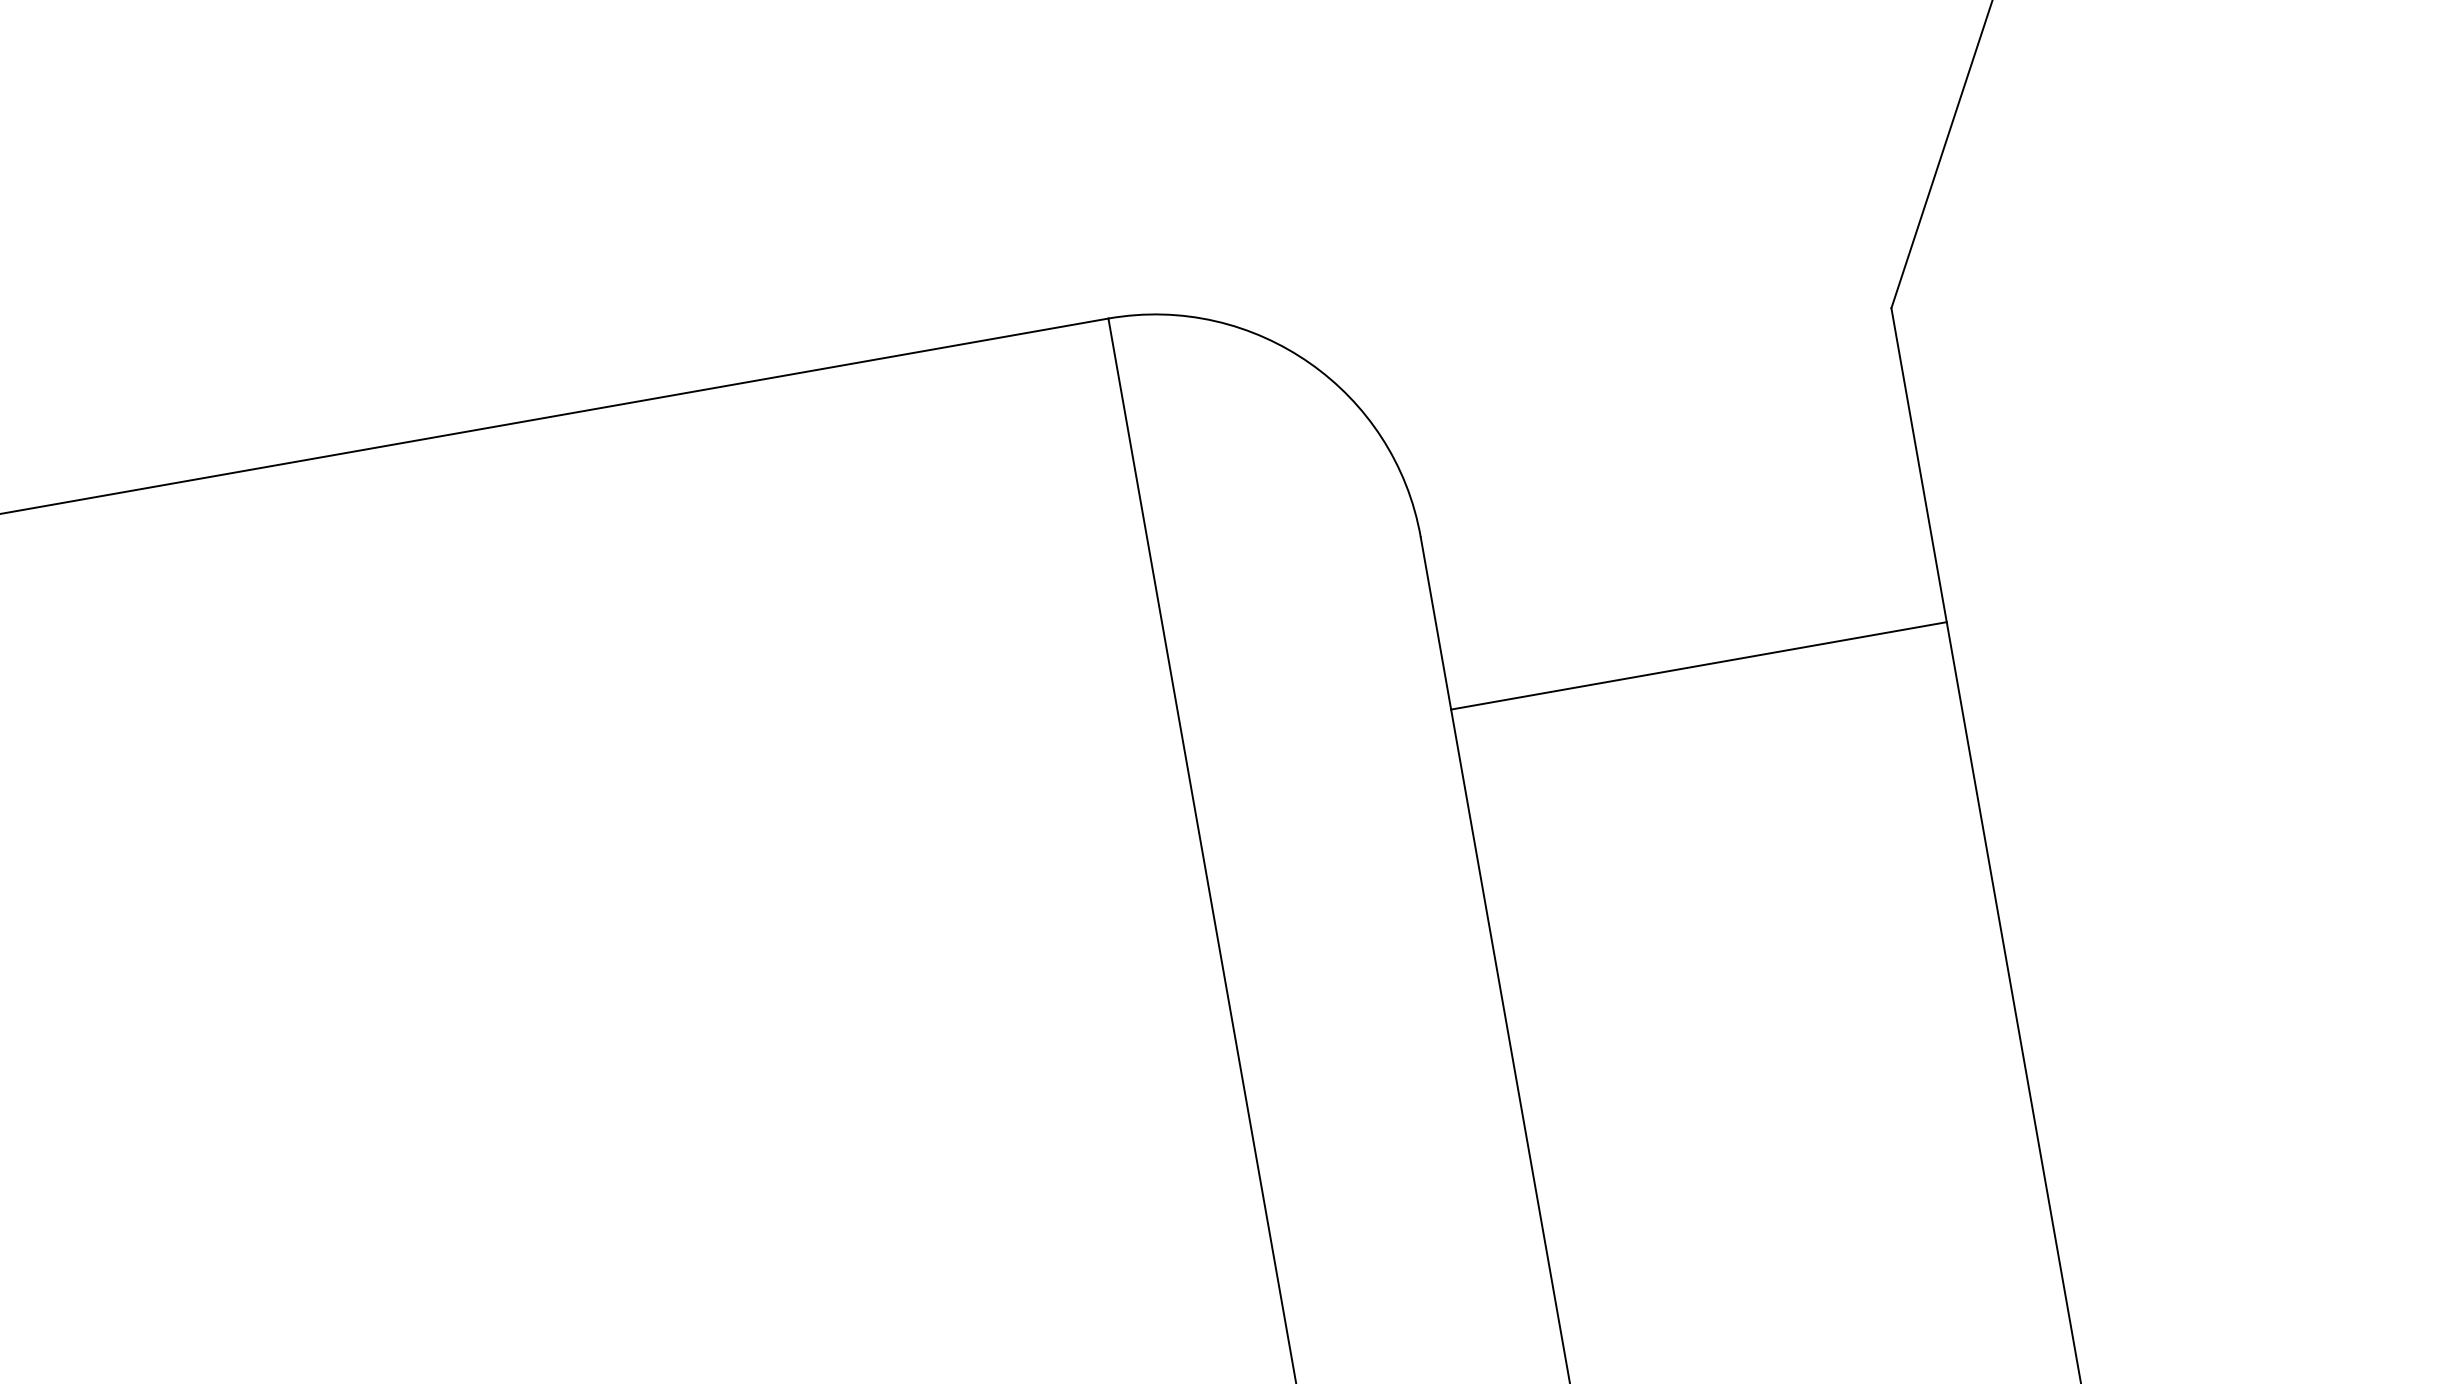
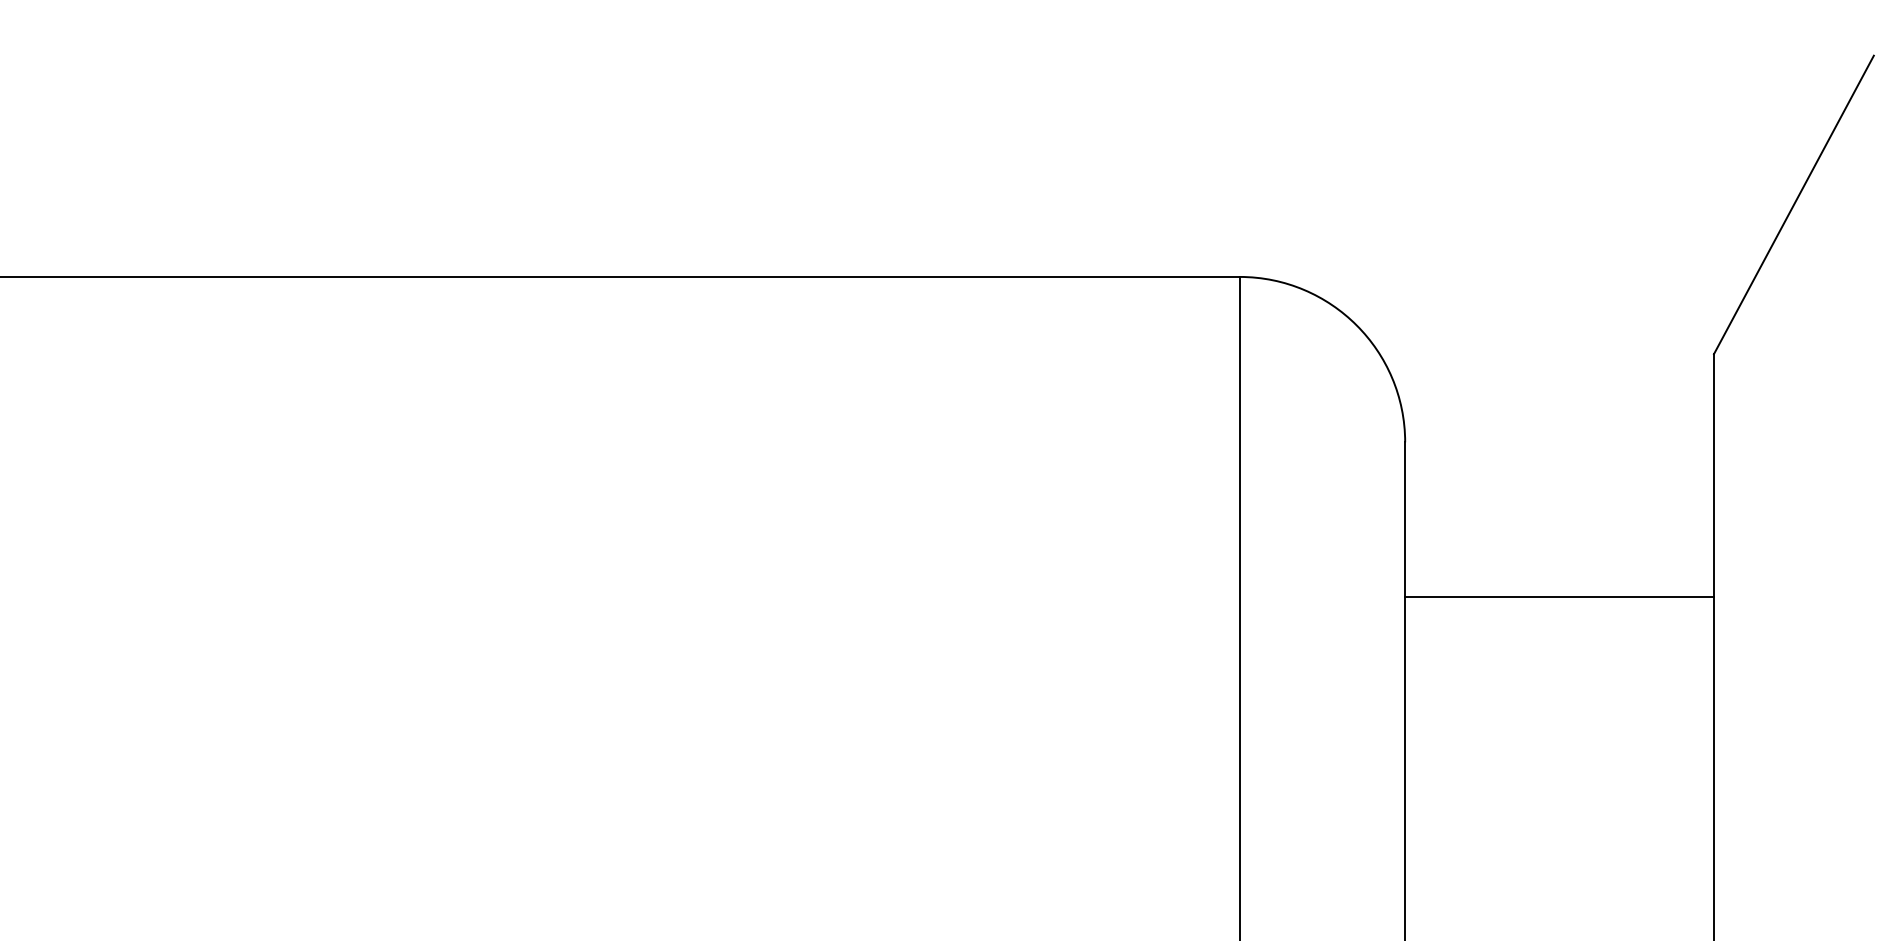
line: (1698, 665) -> (1559, 596), moved

